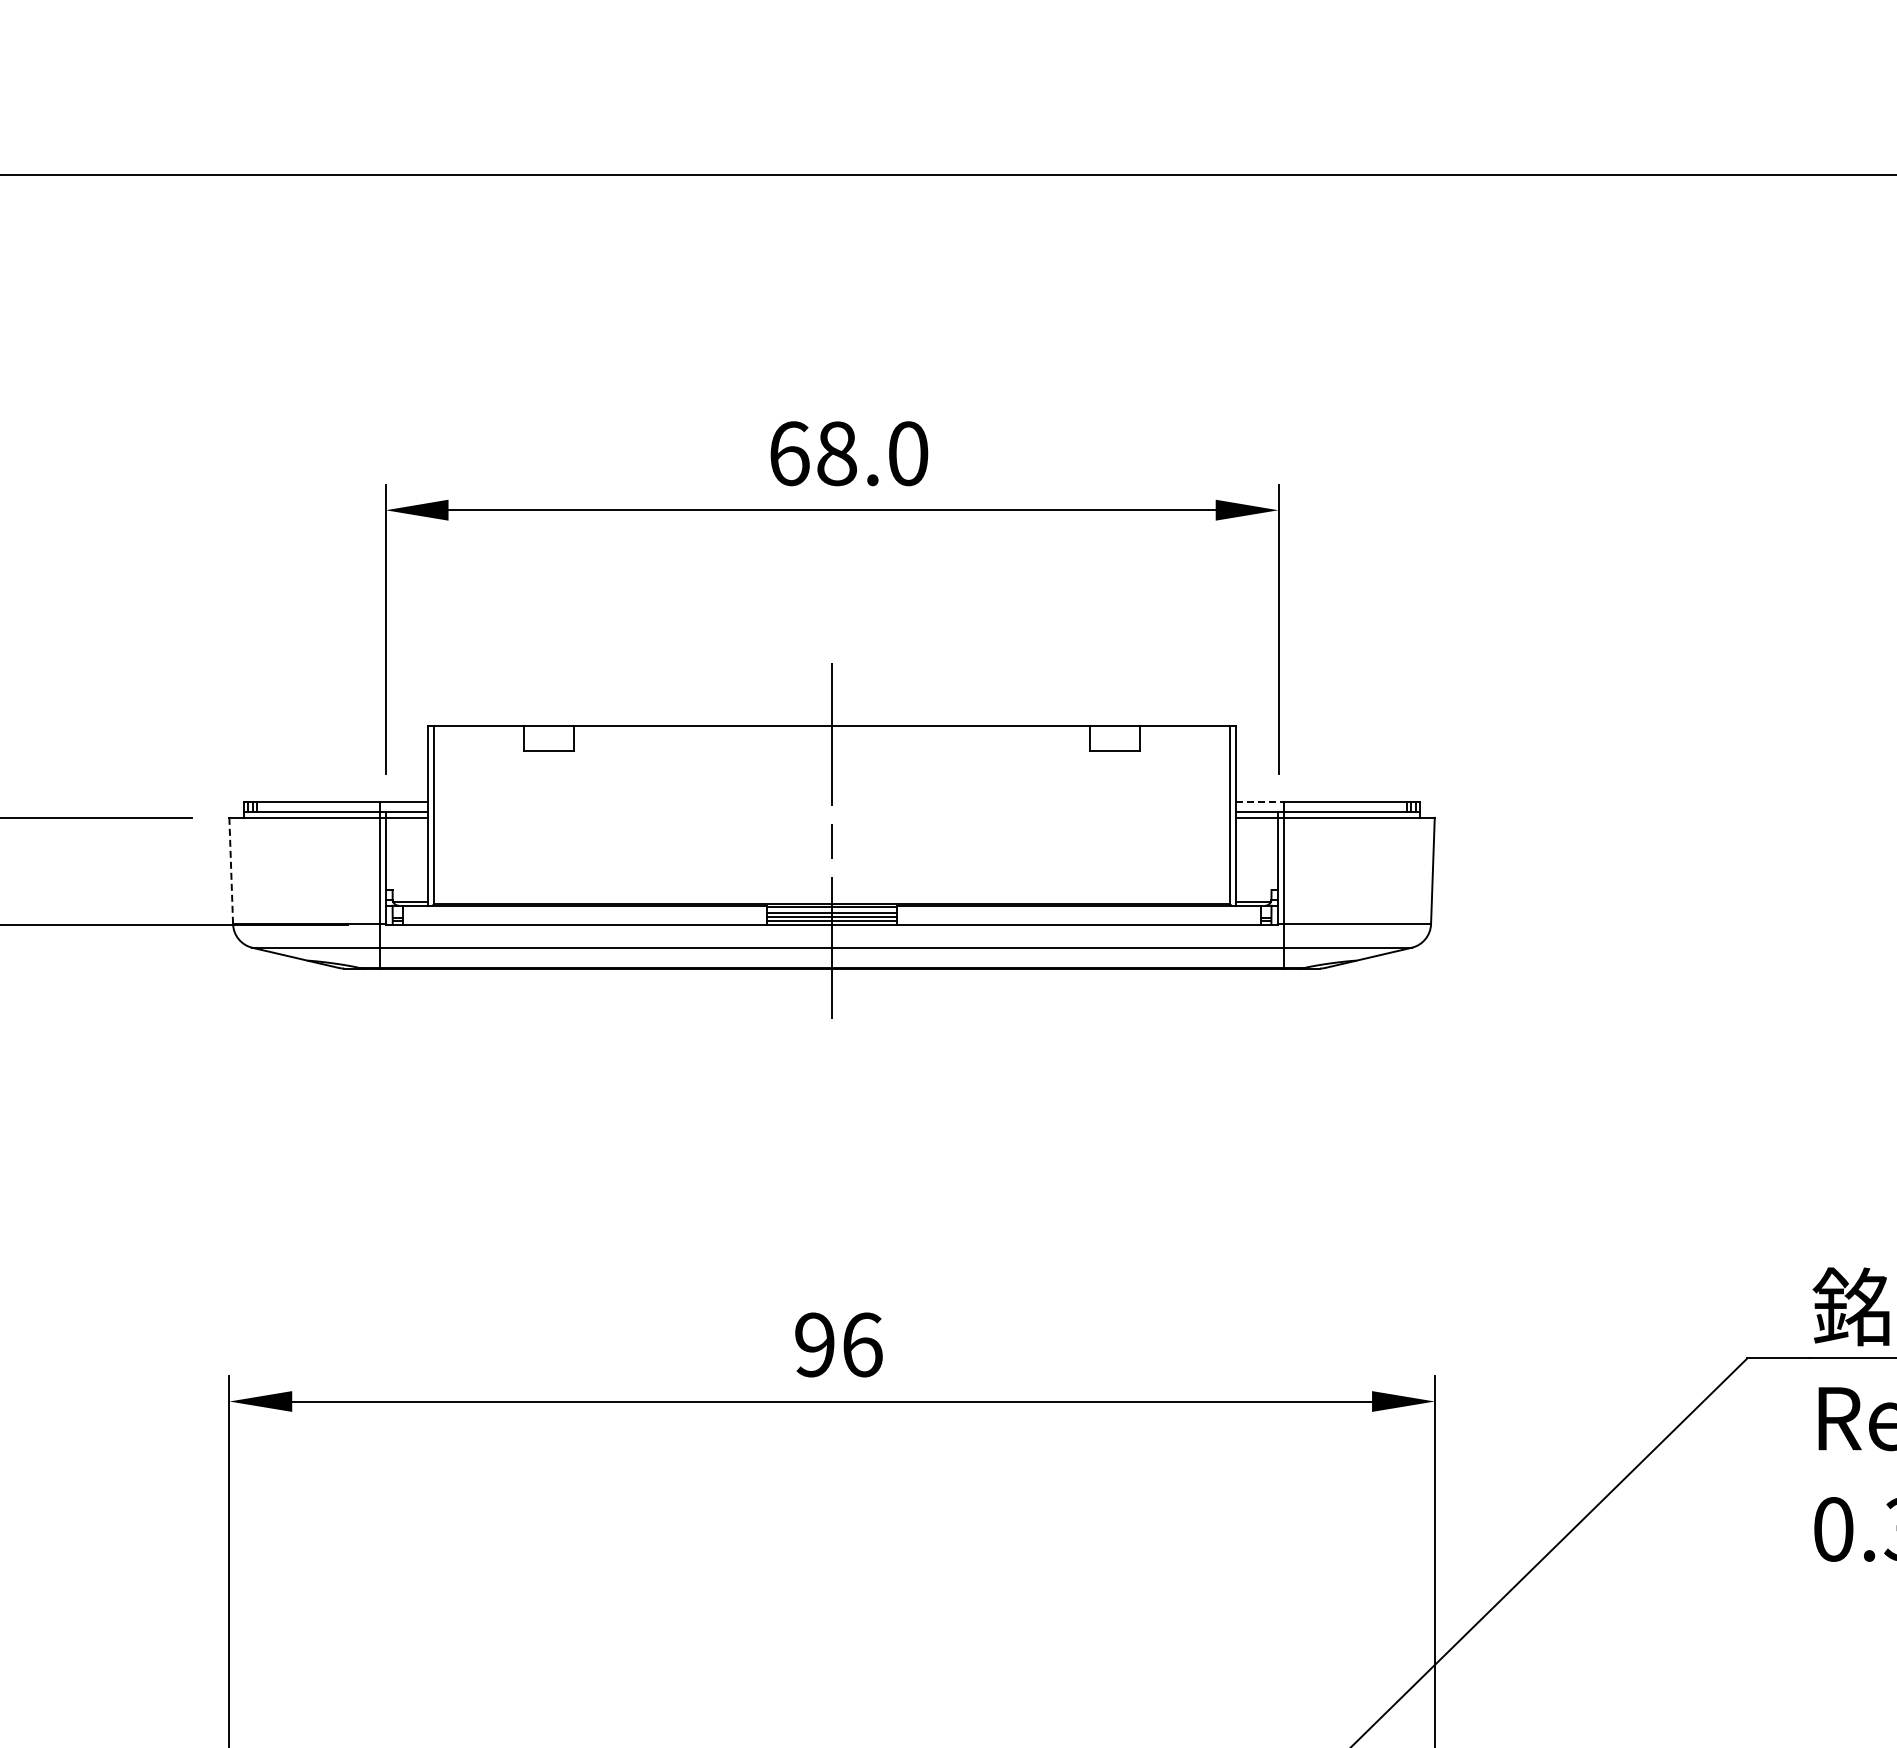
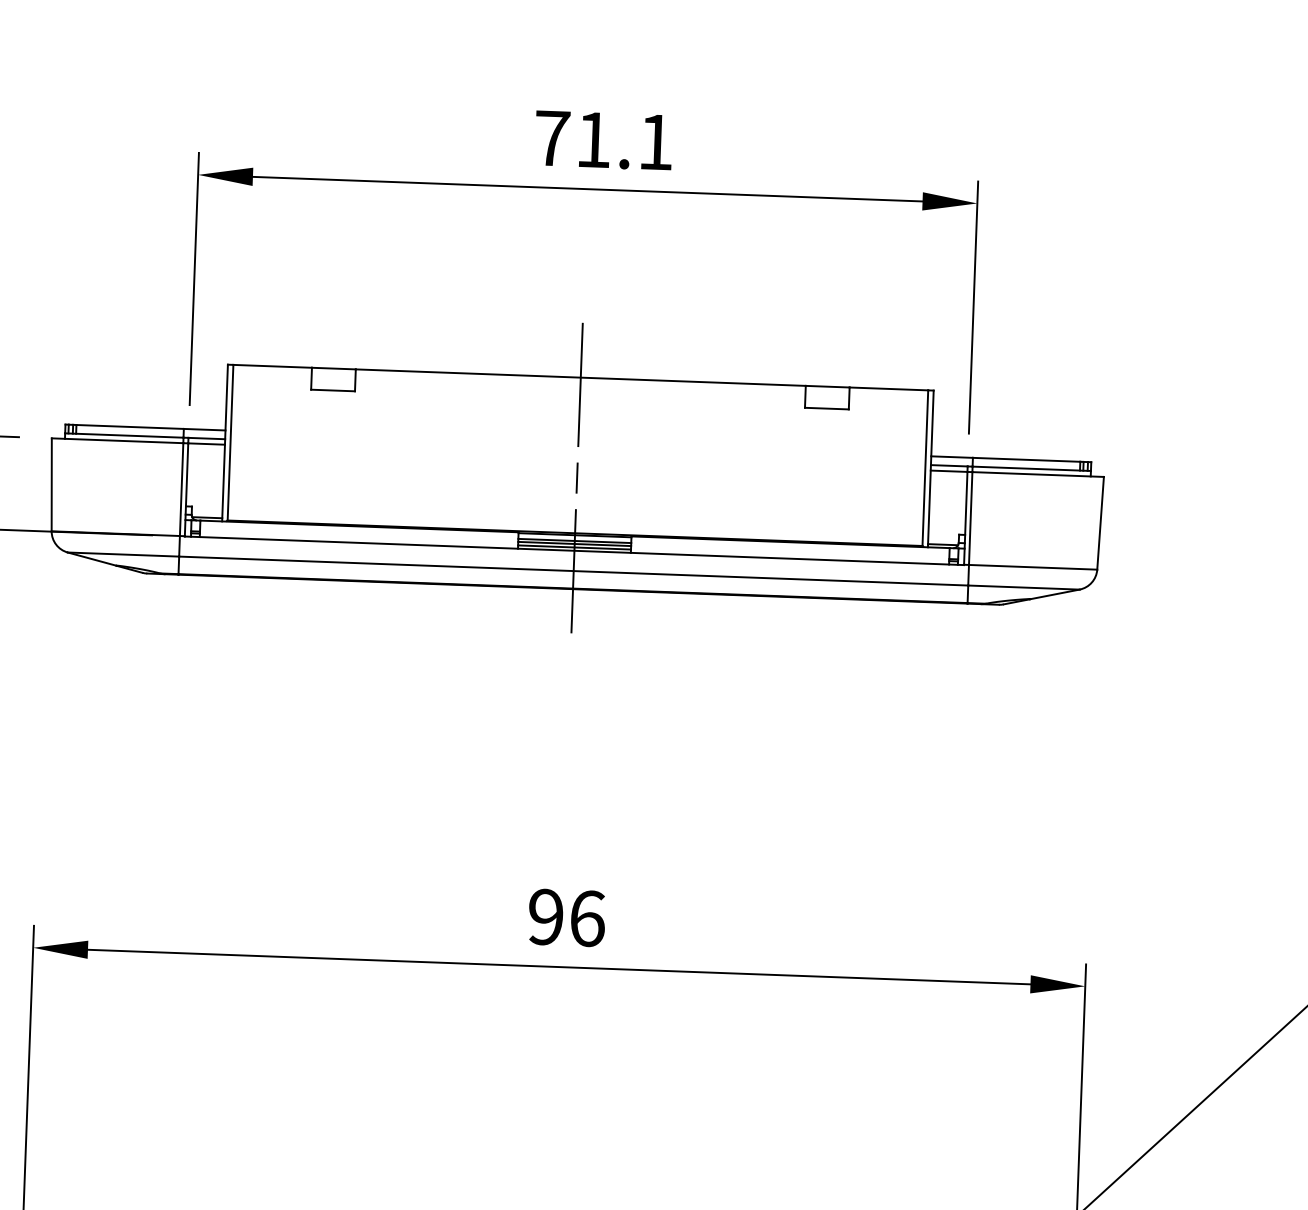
text: (849, 453) -> (604, 140), 68.0 -> 71.1
line: (1260, 801) -> (952, 457), dashed -> solid
line: (231, 871) -> (51, 485), dashed -> solid

